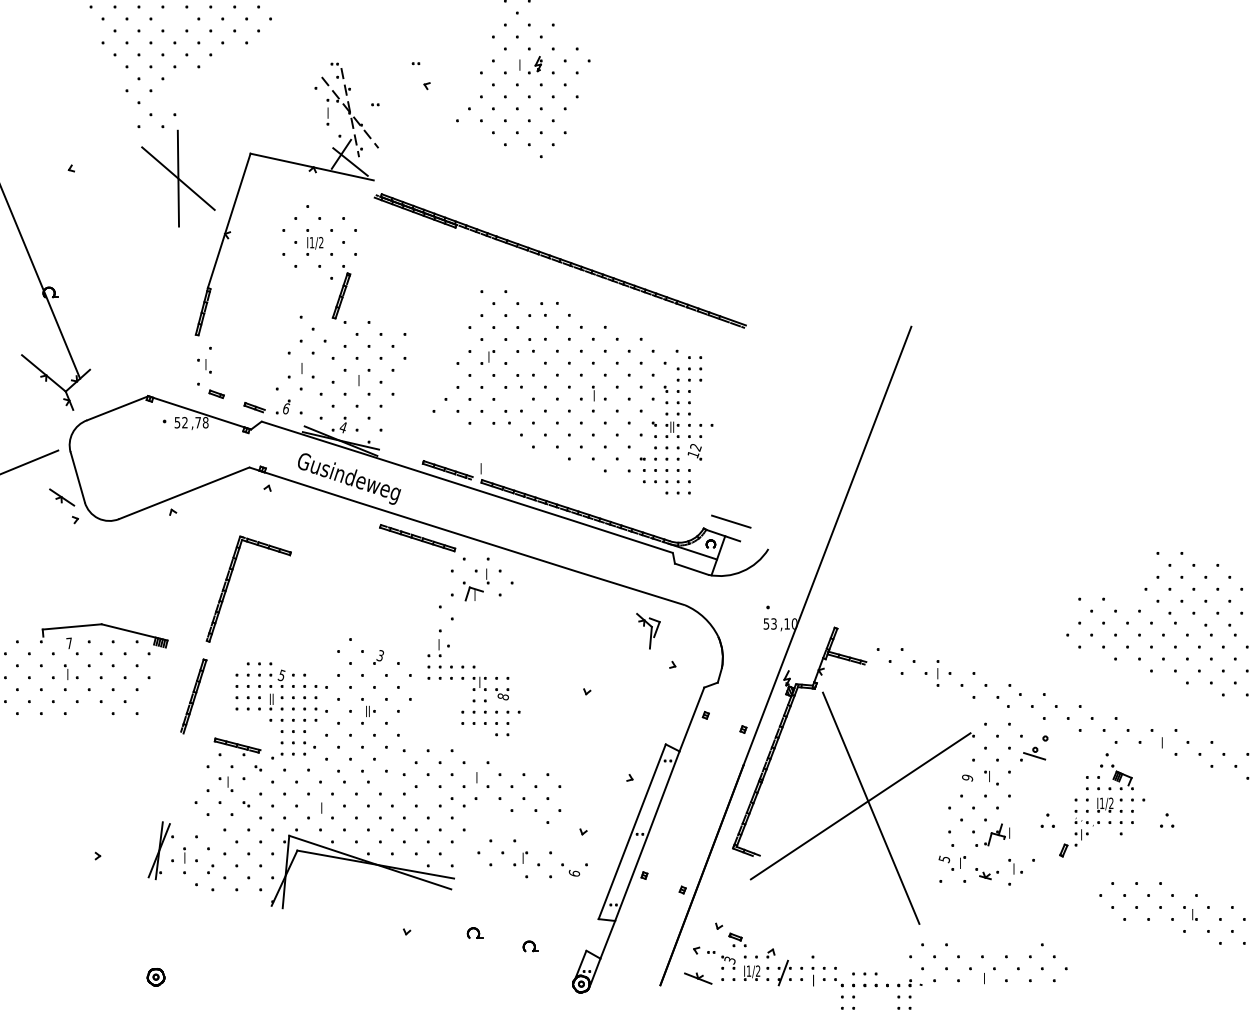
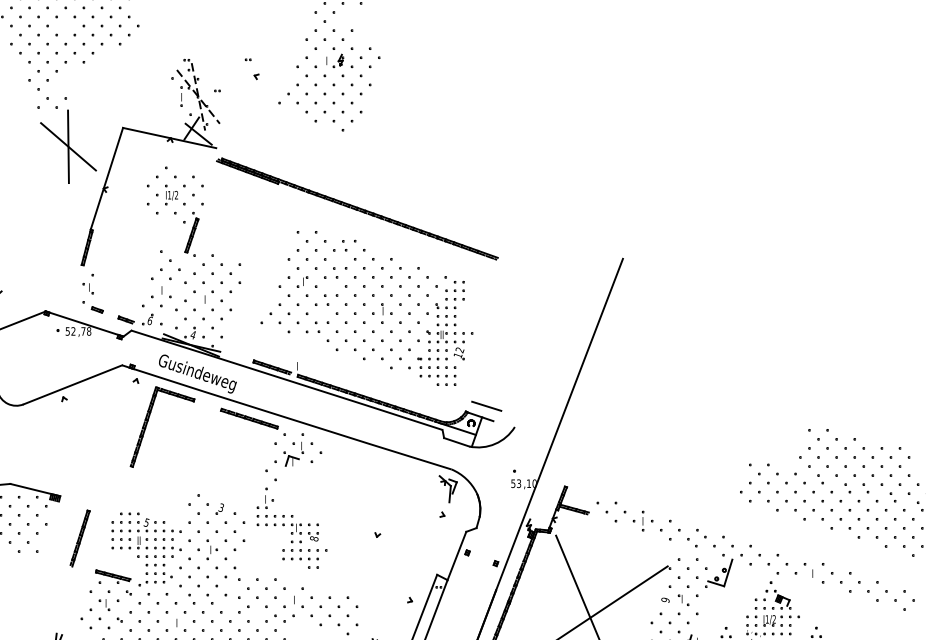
part: (229, 583) -> (147, 422), moved
part: (648, 631) -> (448, 489), moved
text: (368, 710) -> (212, 549), II -> I
line: (1050, 741) -> (728, 572), added

